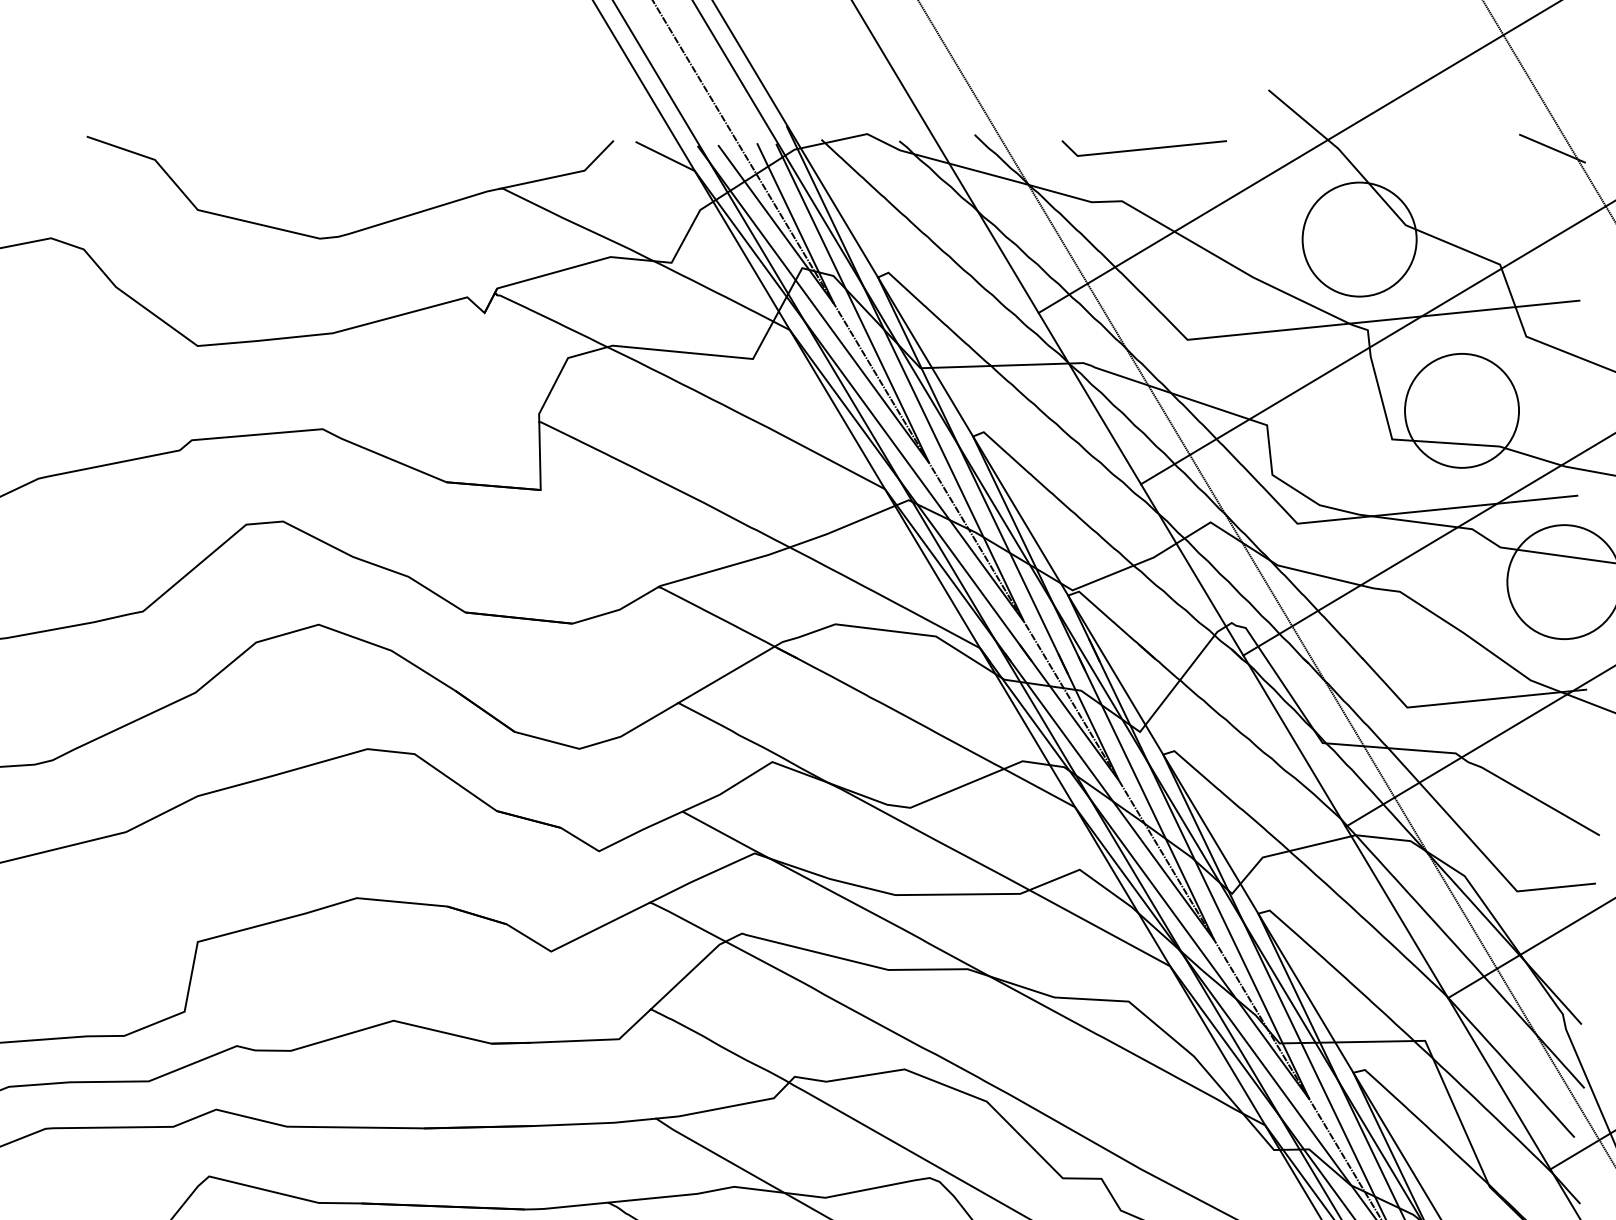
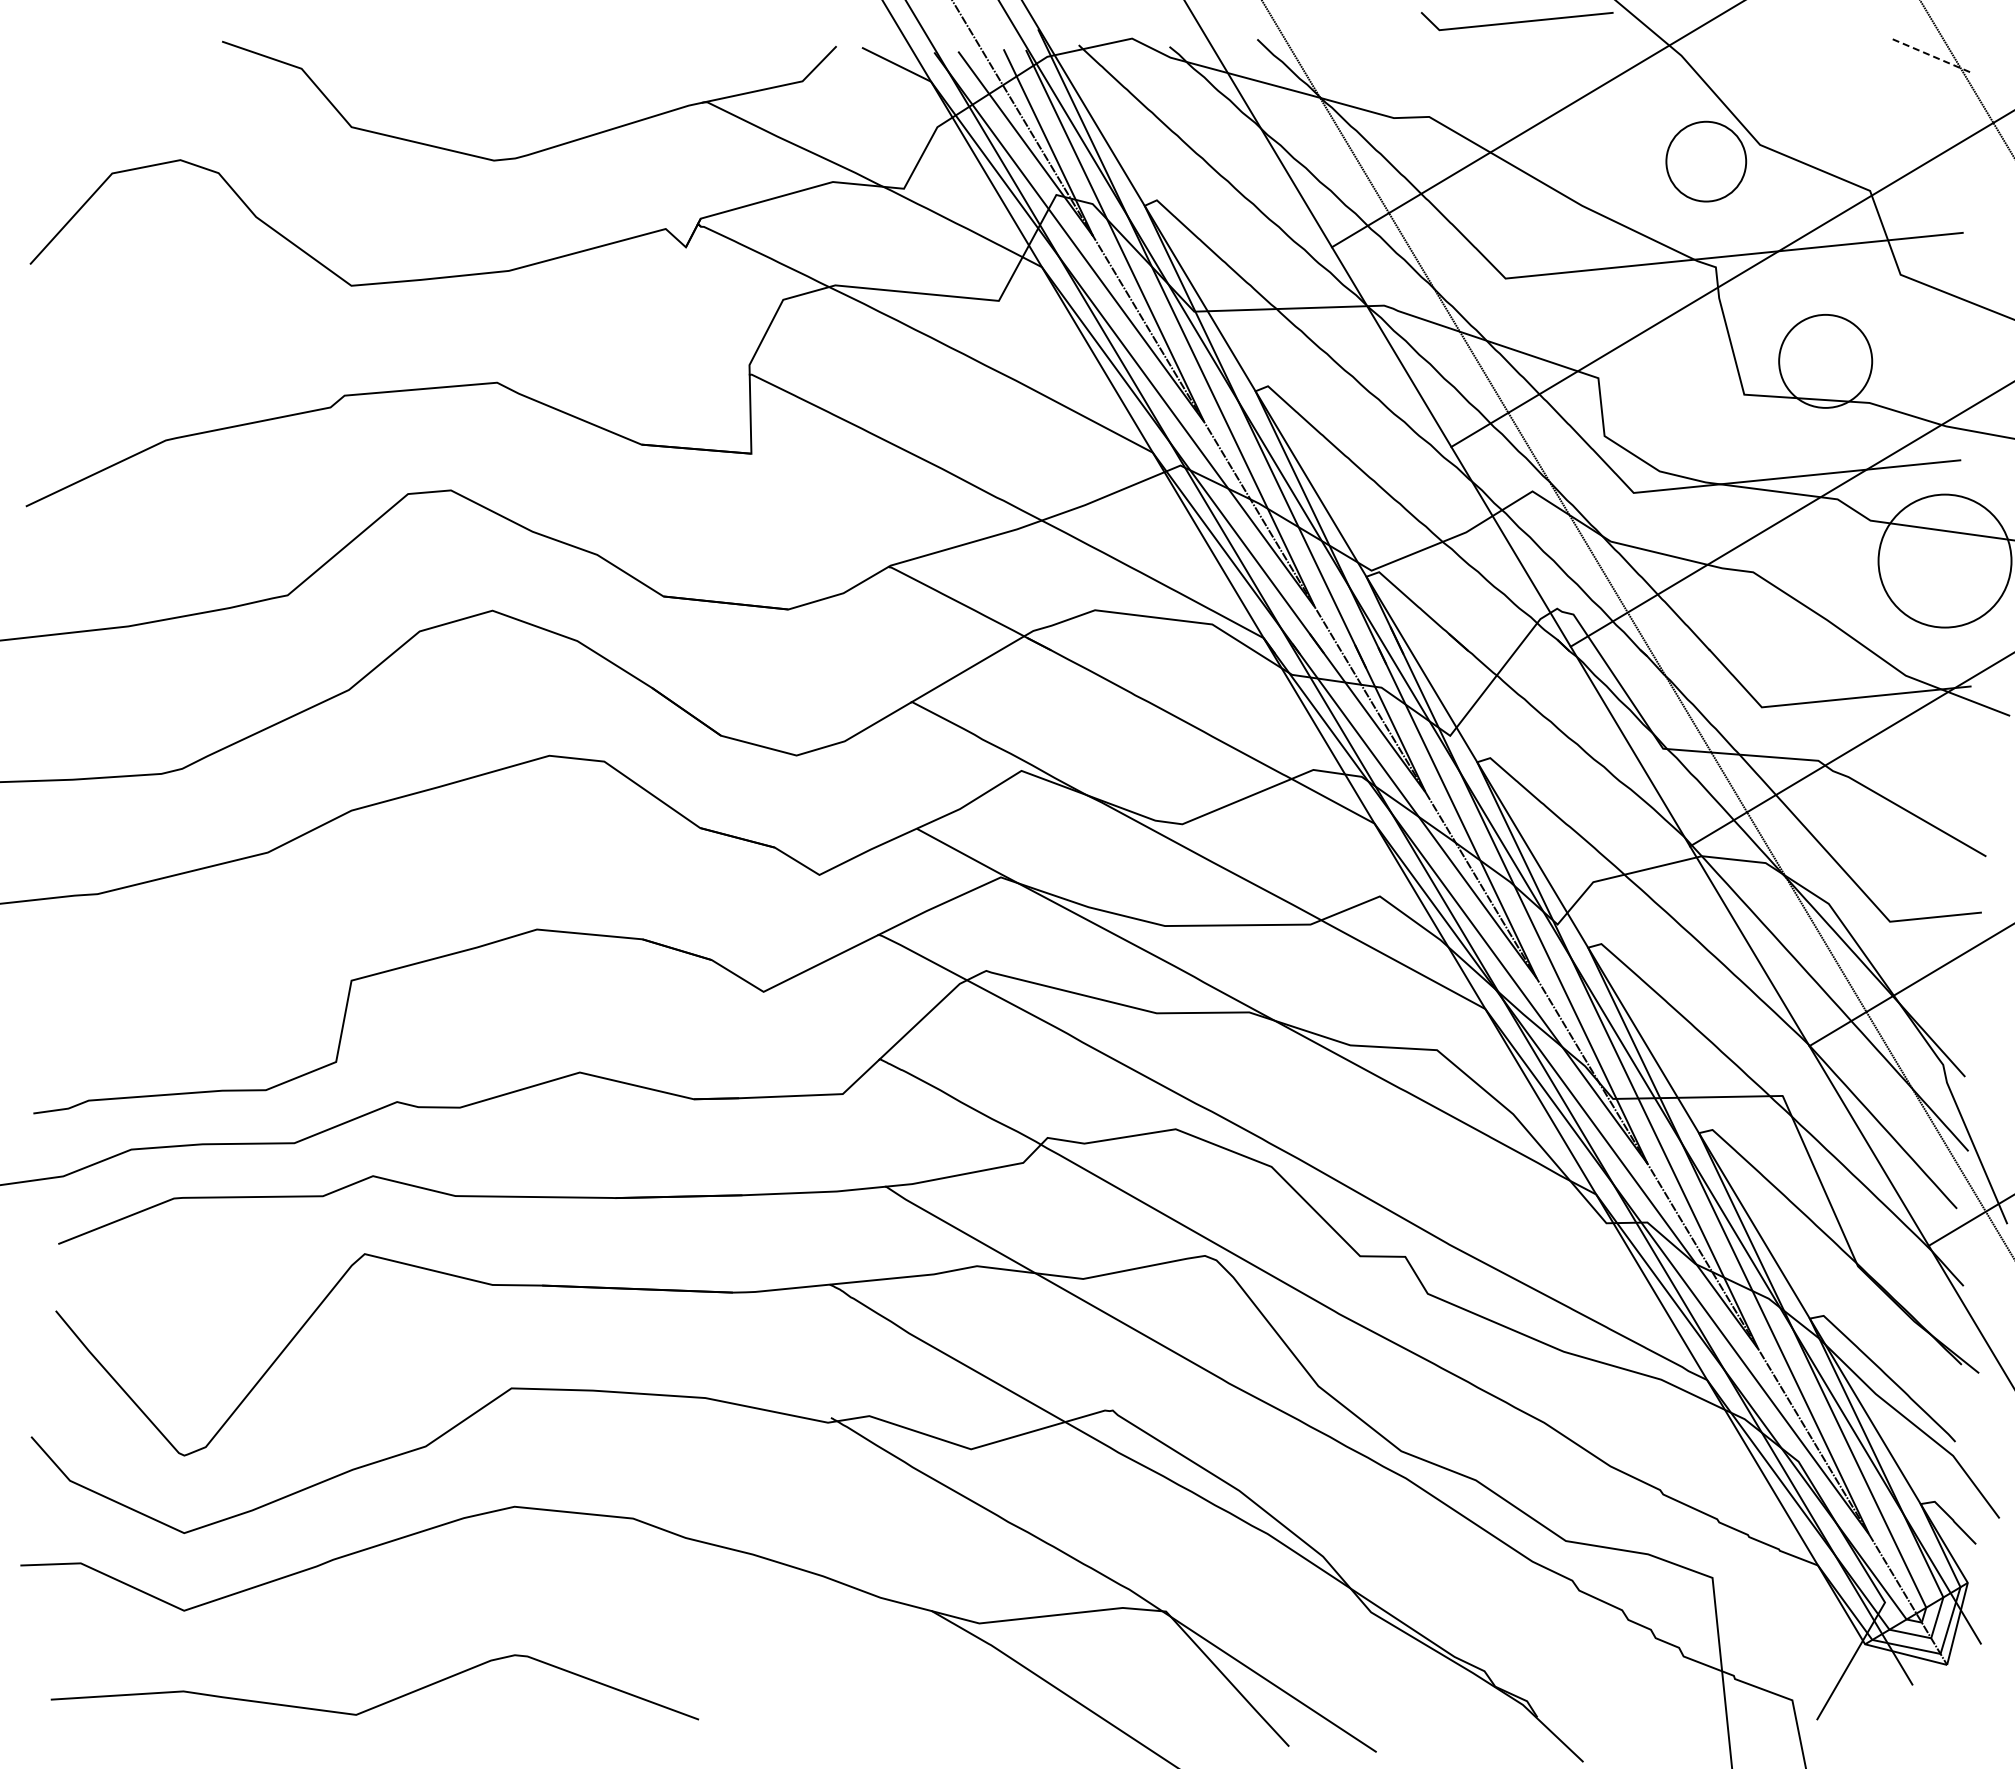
curve: (1144, 148) -> (1517, 21), moved
line: (1551, 148) -> (1930, 55), solid -> dashed
circle: (1358, 239) -> (1705, 161), size x0.6
circle: (1461, 410) -> (1825, 360), size x0.7

